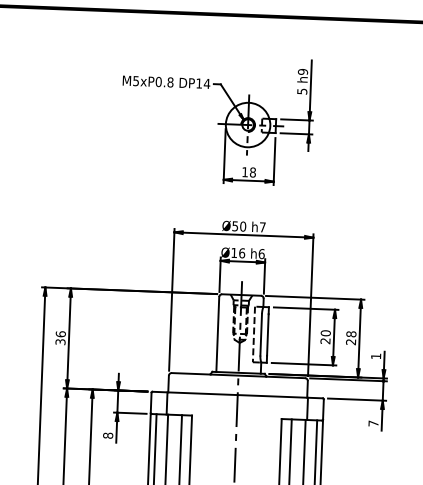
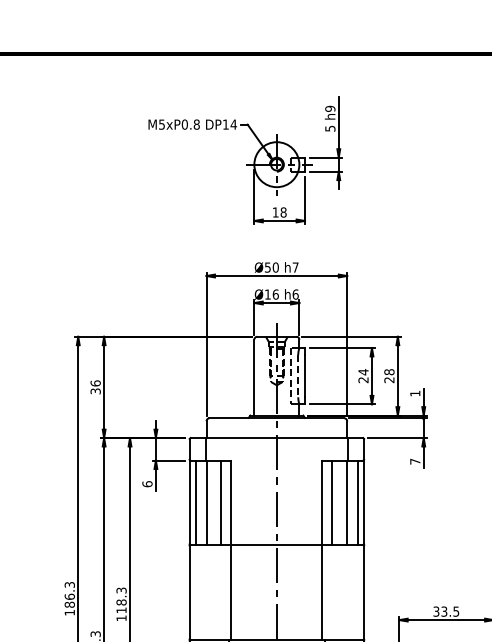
text: (325, 333) -> (363, 372), 20 -> 24
line: (261, 335) -> (298, 376), solid -> dashed
text: (108, 436) -> (147, 484), 8 -> 6

